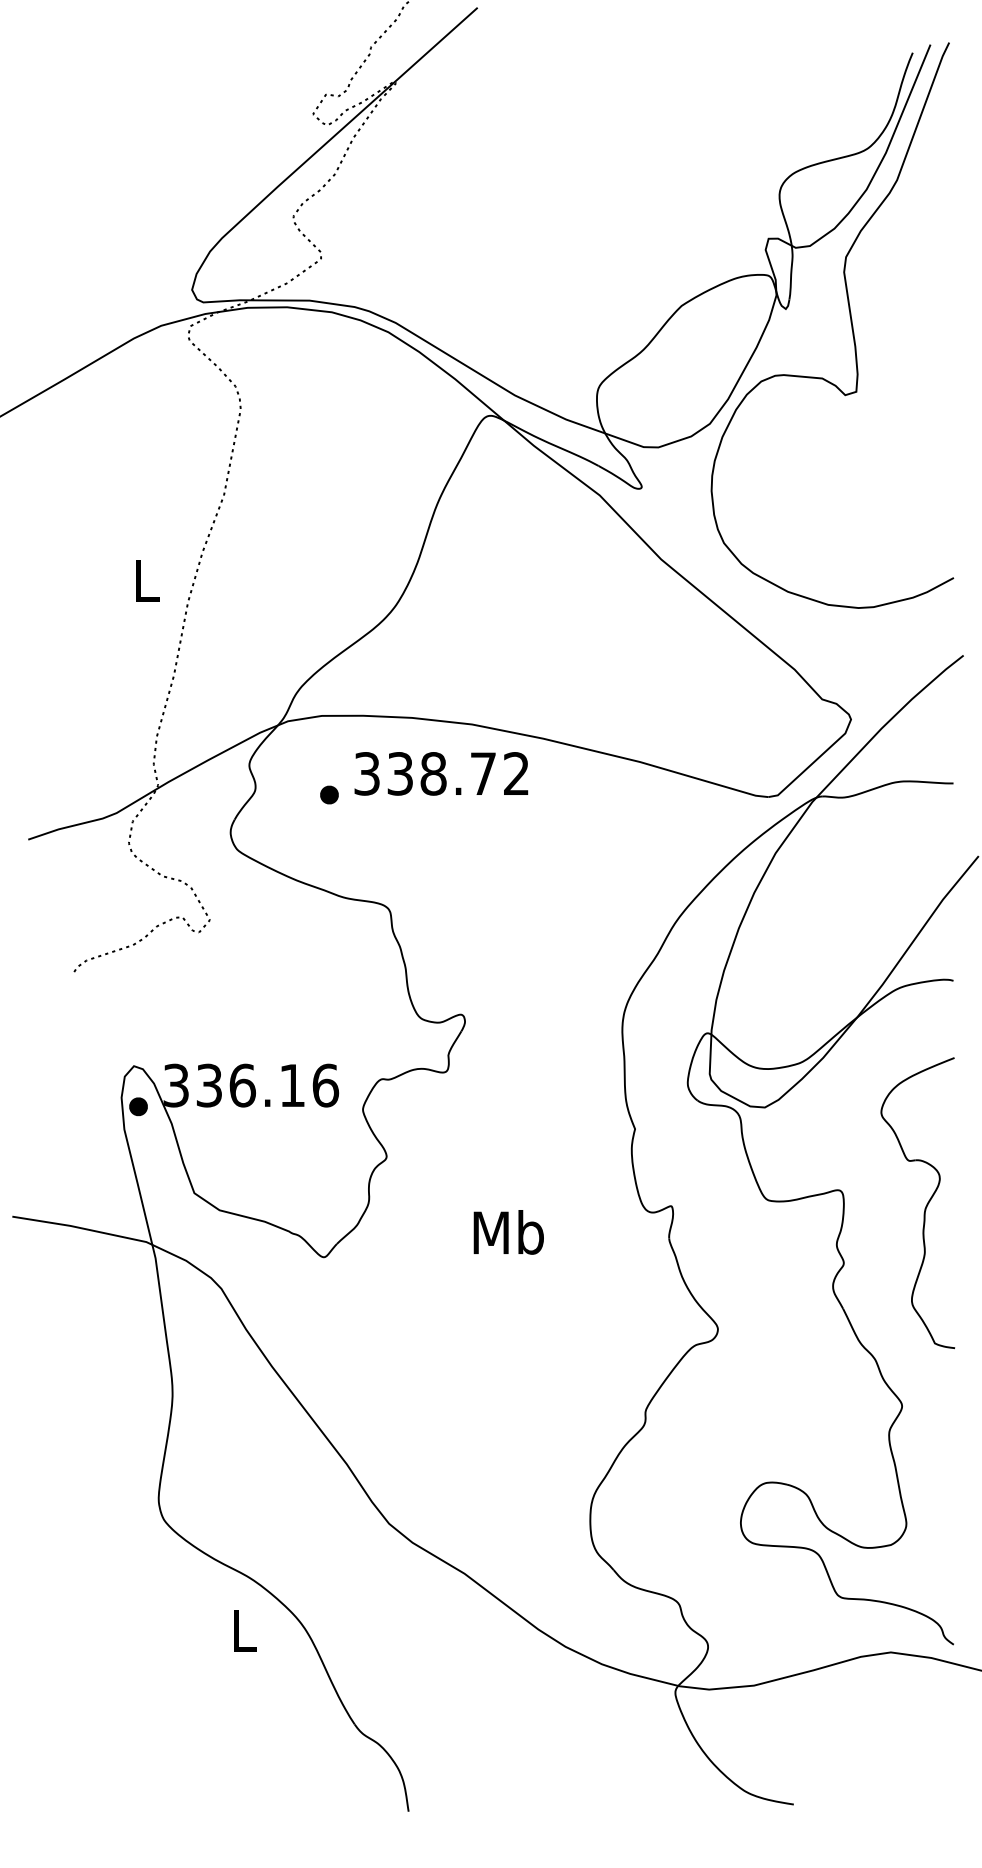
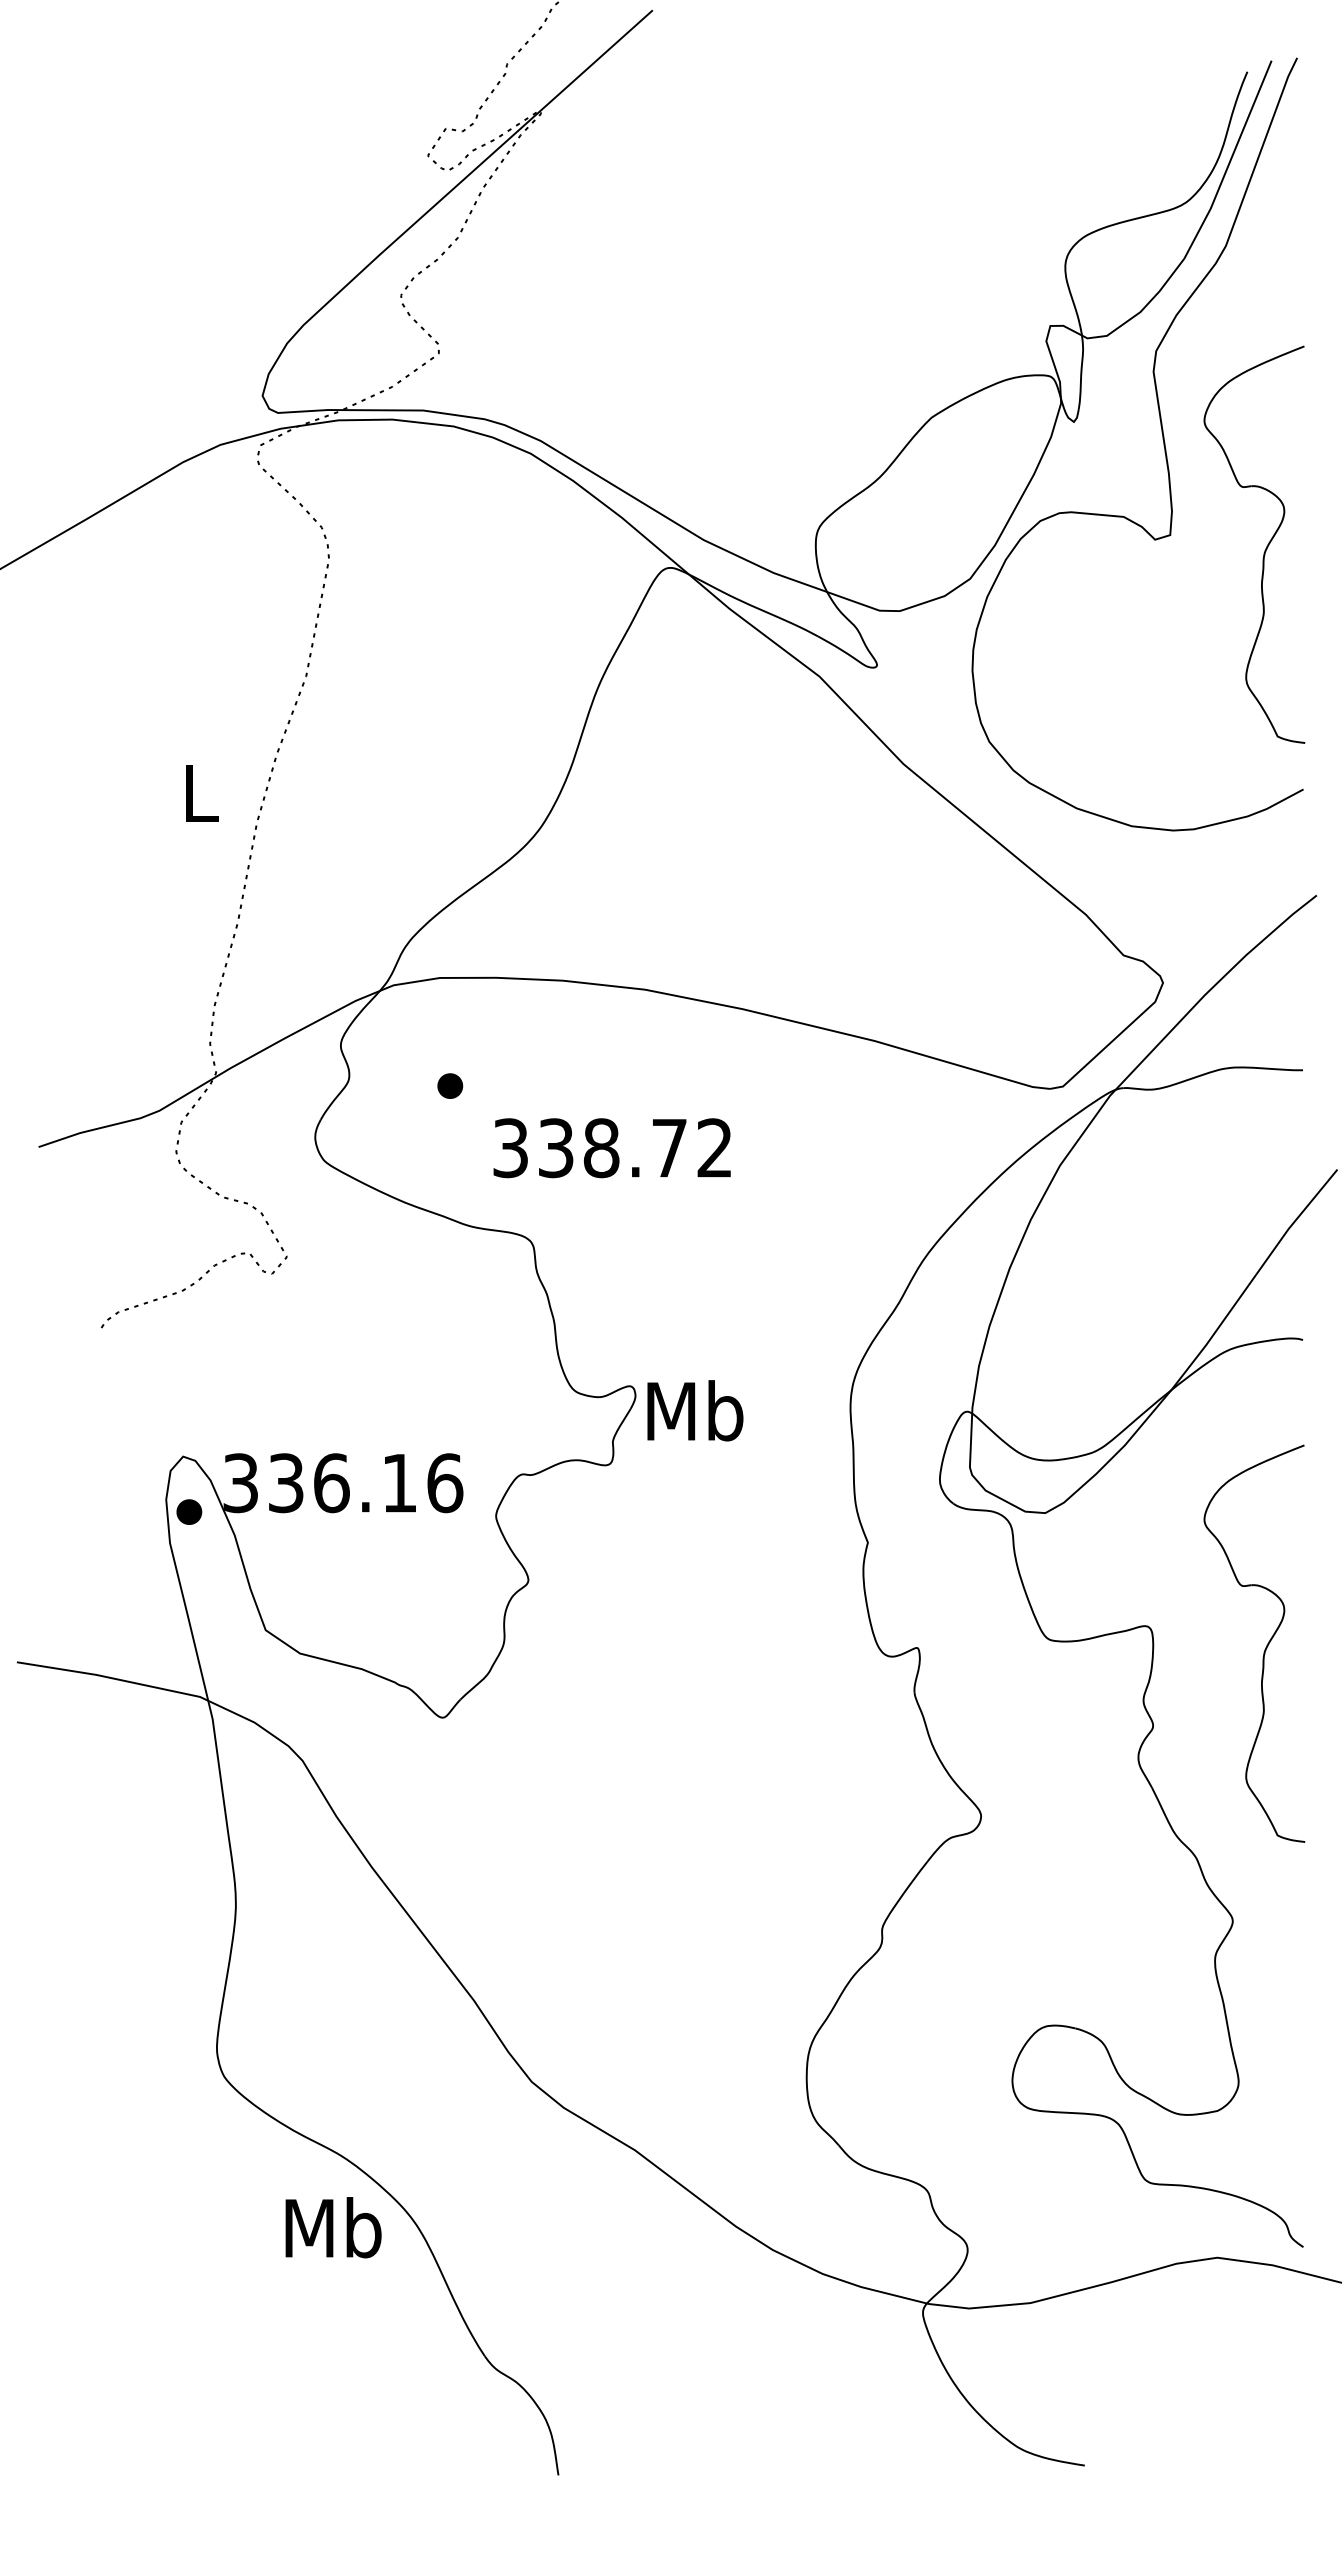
part: (925, 403) -> (1264, 550), added
text: (440, 774) -> (611, 1148), moved
text: (508, 1232) -> (695, 1410), moved
text: (244, 1630) -> (333, 2227), L -> Mb

